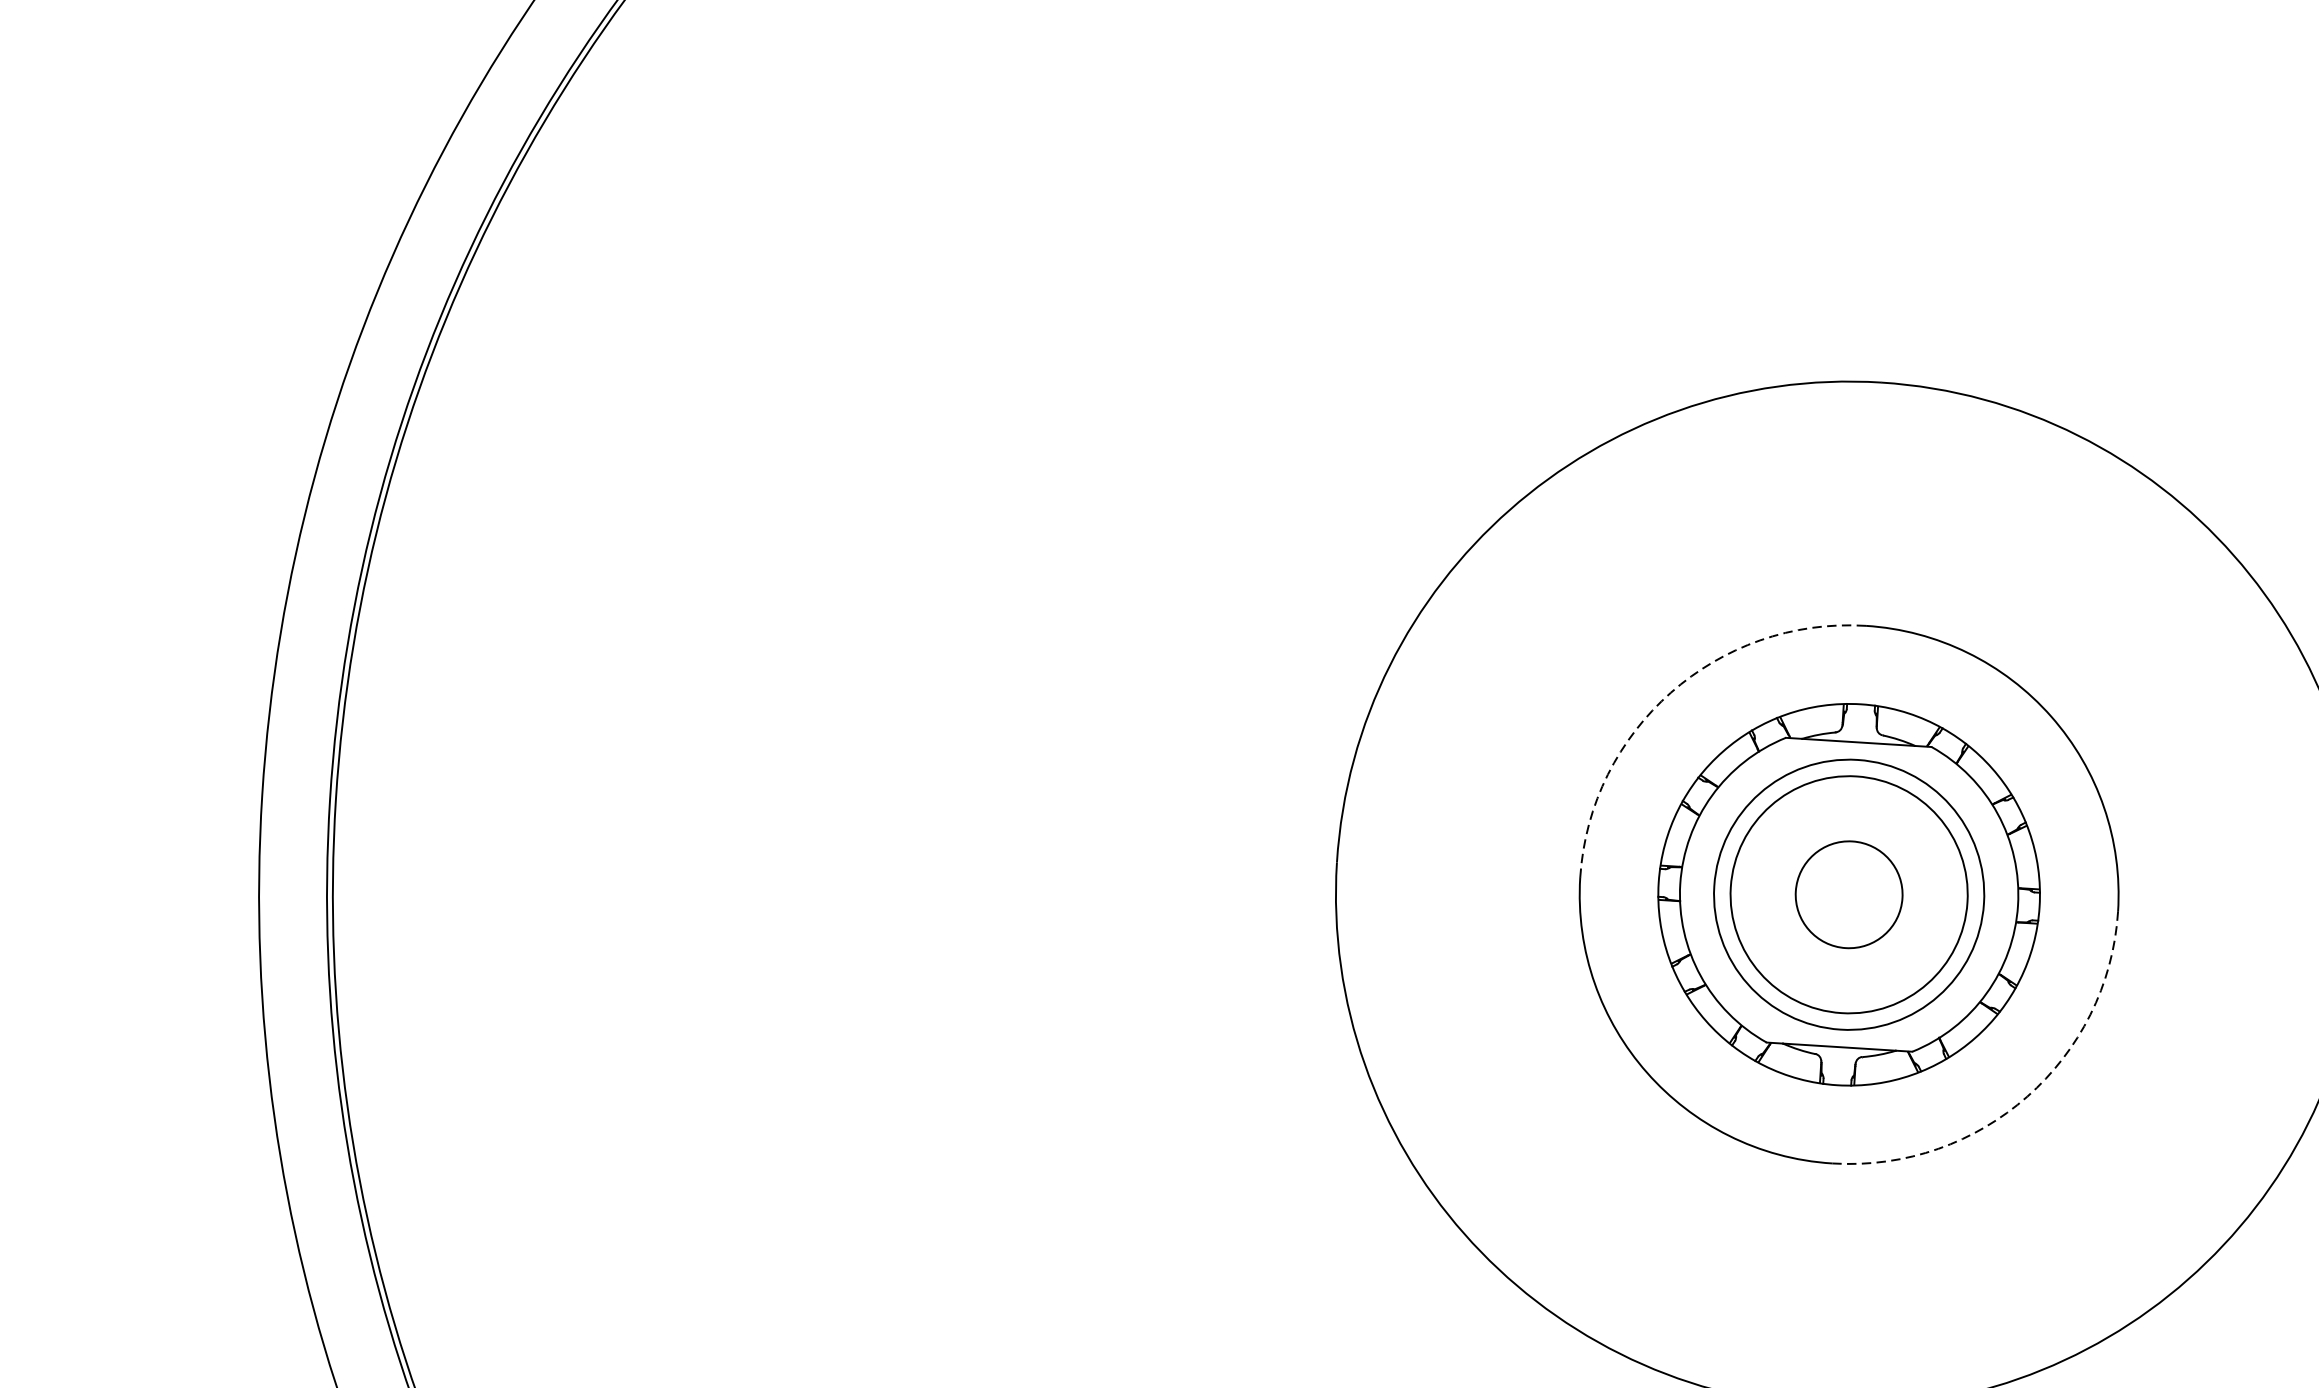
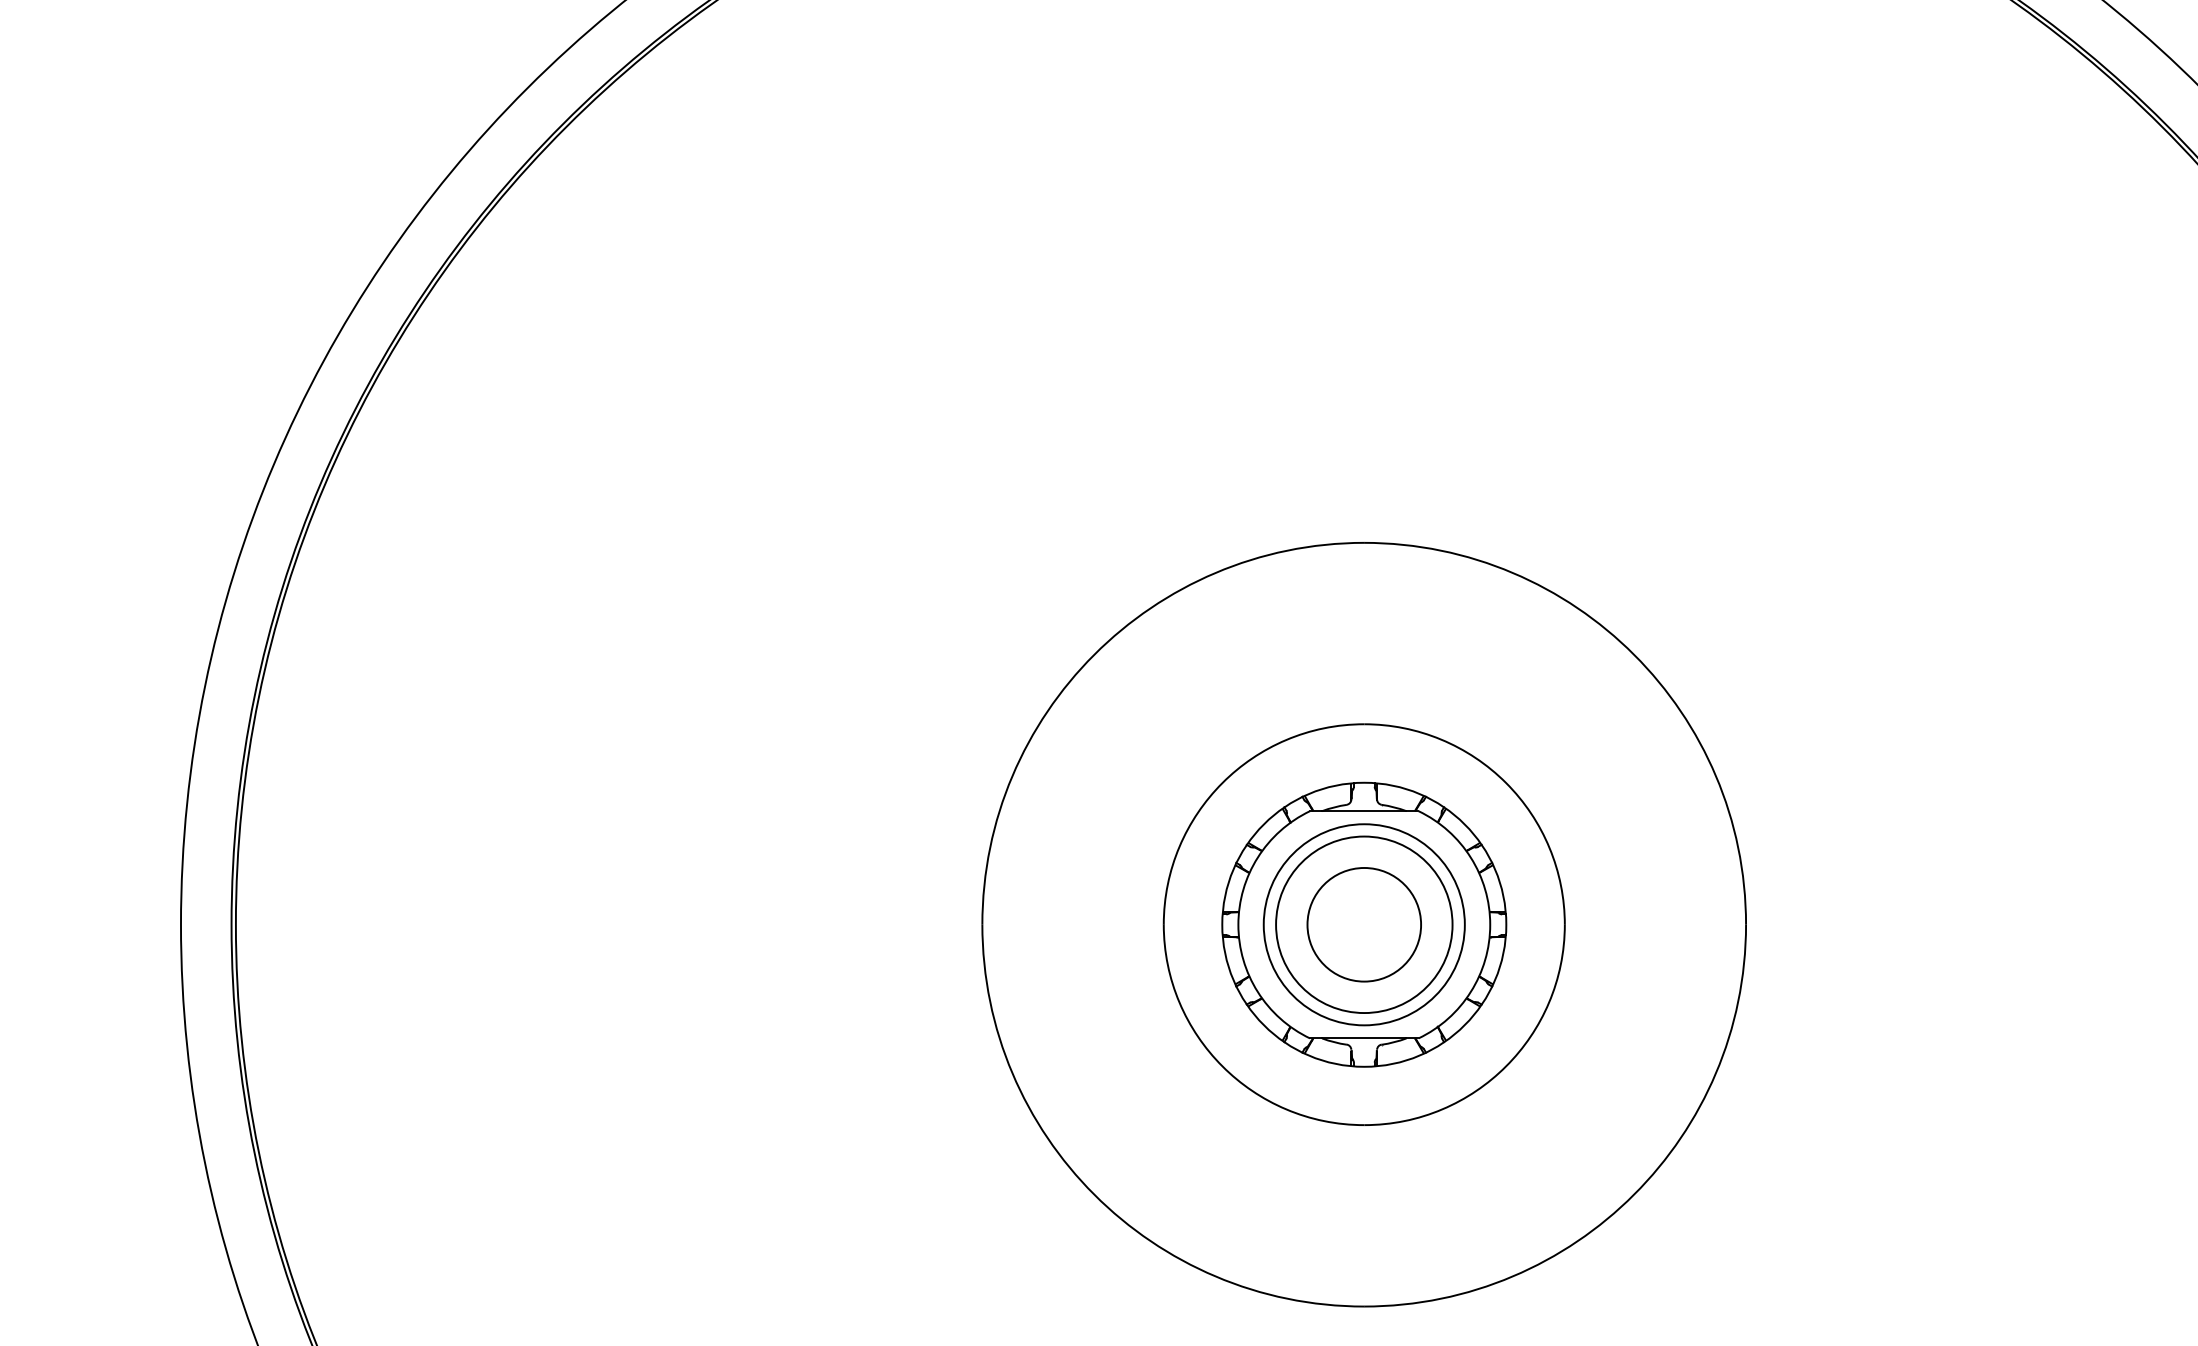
arc: (1670, 693) -> (1222, 783), dashed -> solid
circle: (1849, 894) -> (1364, 924), size x1.43
arc: (2027, 1096) -> (1506, 1066), dashed -> solid

